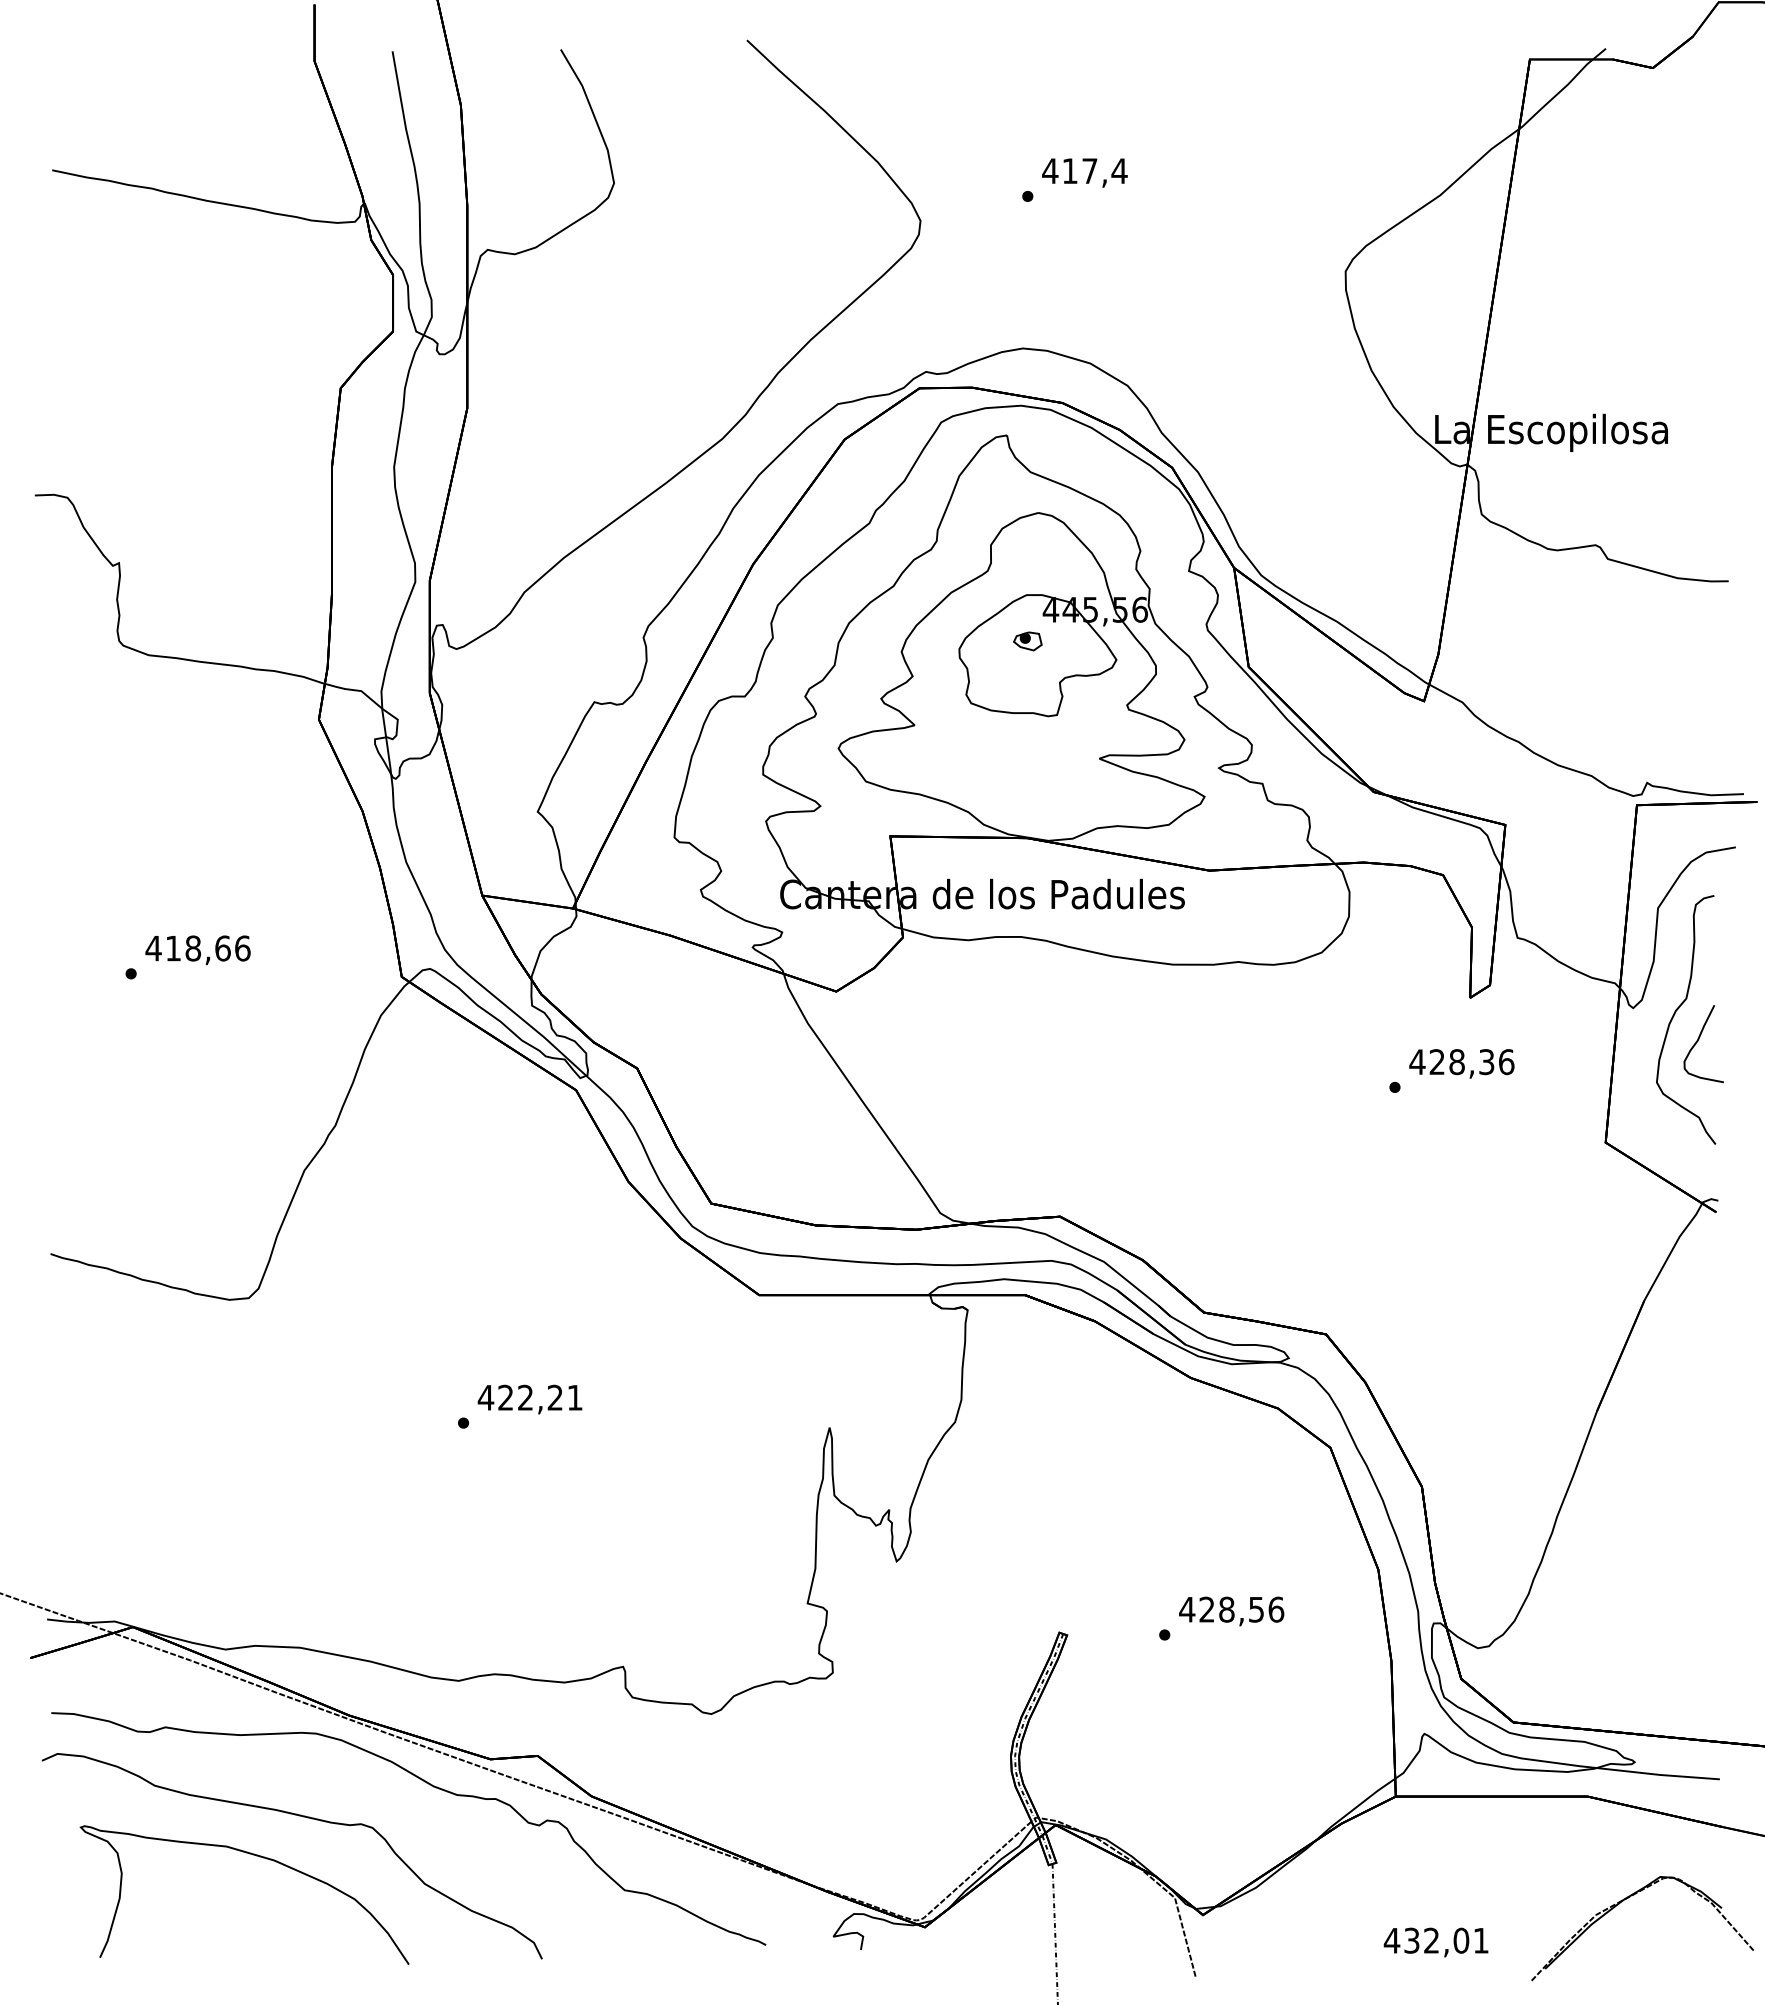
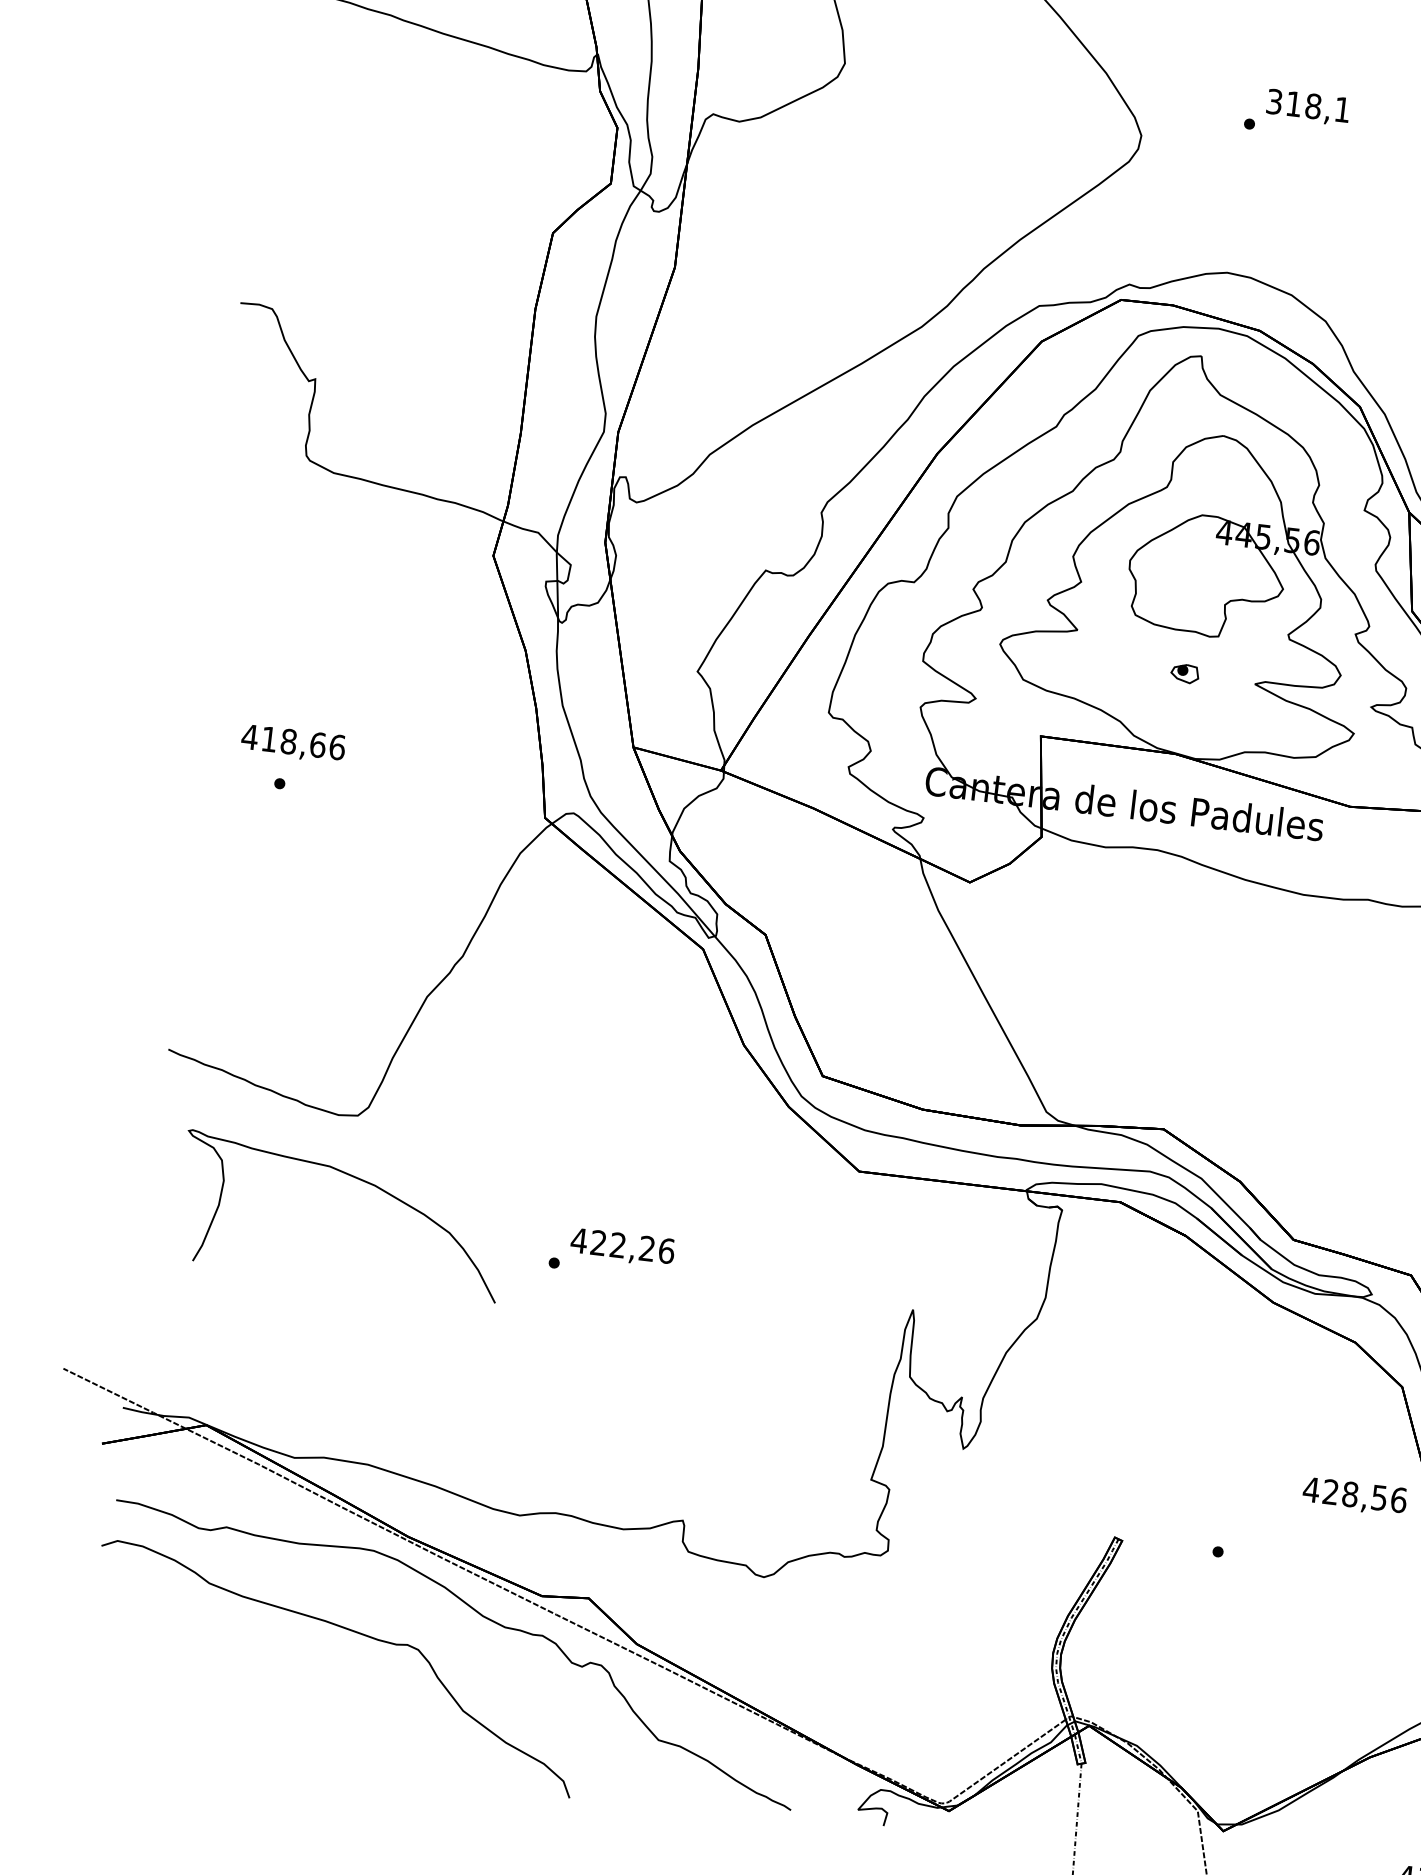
text: (1084, 171) -> (1308, 106), 417,4 -> 318,1
part: (1027, 641) -> (1184, 673), moved
text: (197, 950) -> (292, 744), moved
text: (575, 1397) -> (667, 1250), 422,21 -> 422,26
text: (1231, 1611) -> (1354, 1496), moved
curve: (252, 1855) -> (354, 1178), moved

